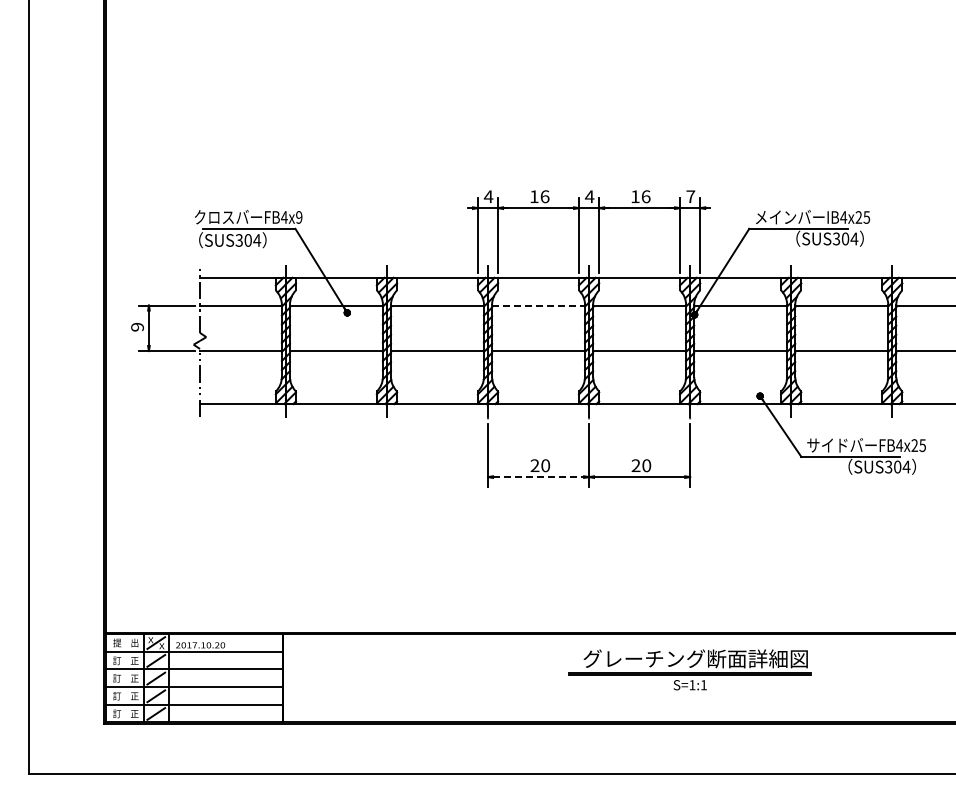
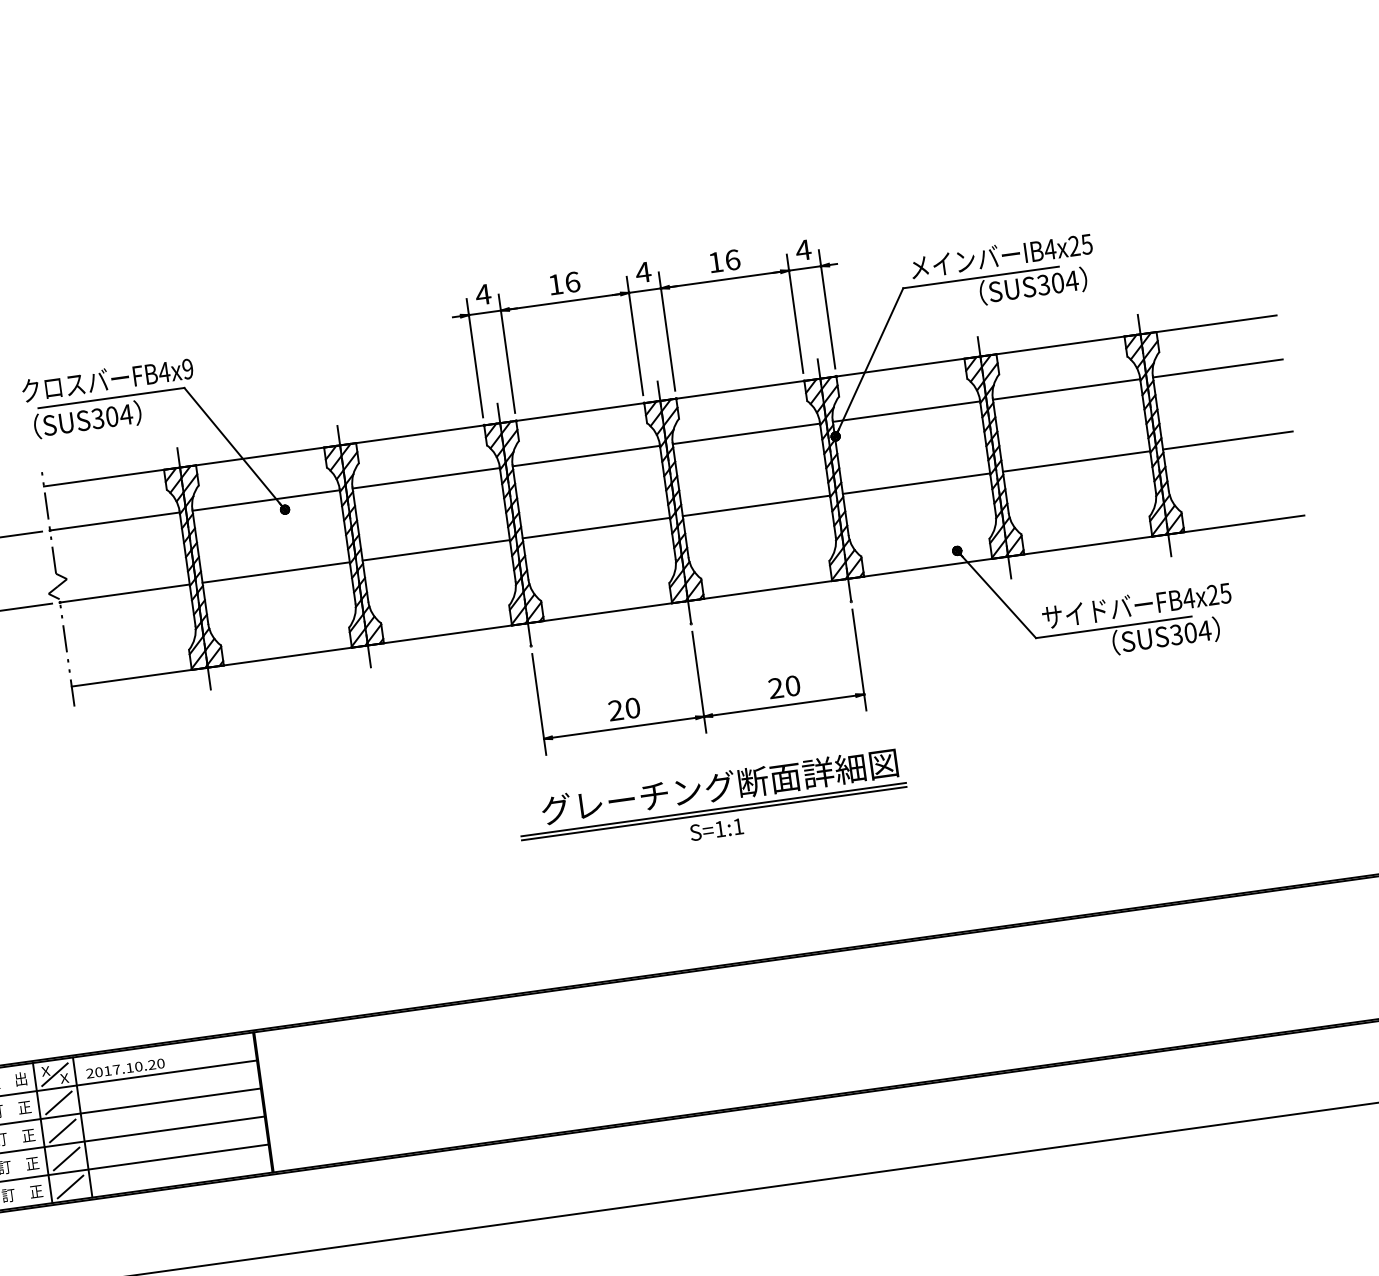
text: (690, 196) -> (803, 249), 7 -> 4
line: (539, 305) -> (587, 455), dashed -> solid
line: (539, 477) -> (625, 728), dashed -> solid
part: (689, 669) -> (712, 804), moved

